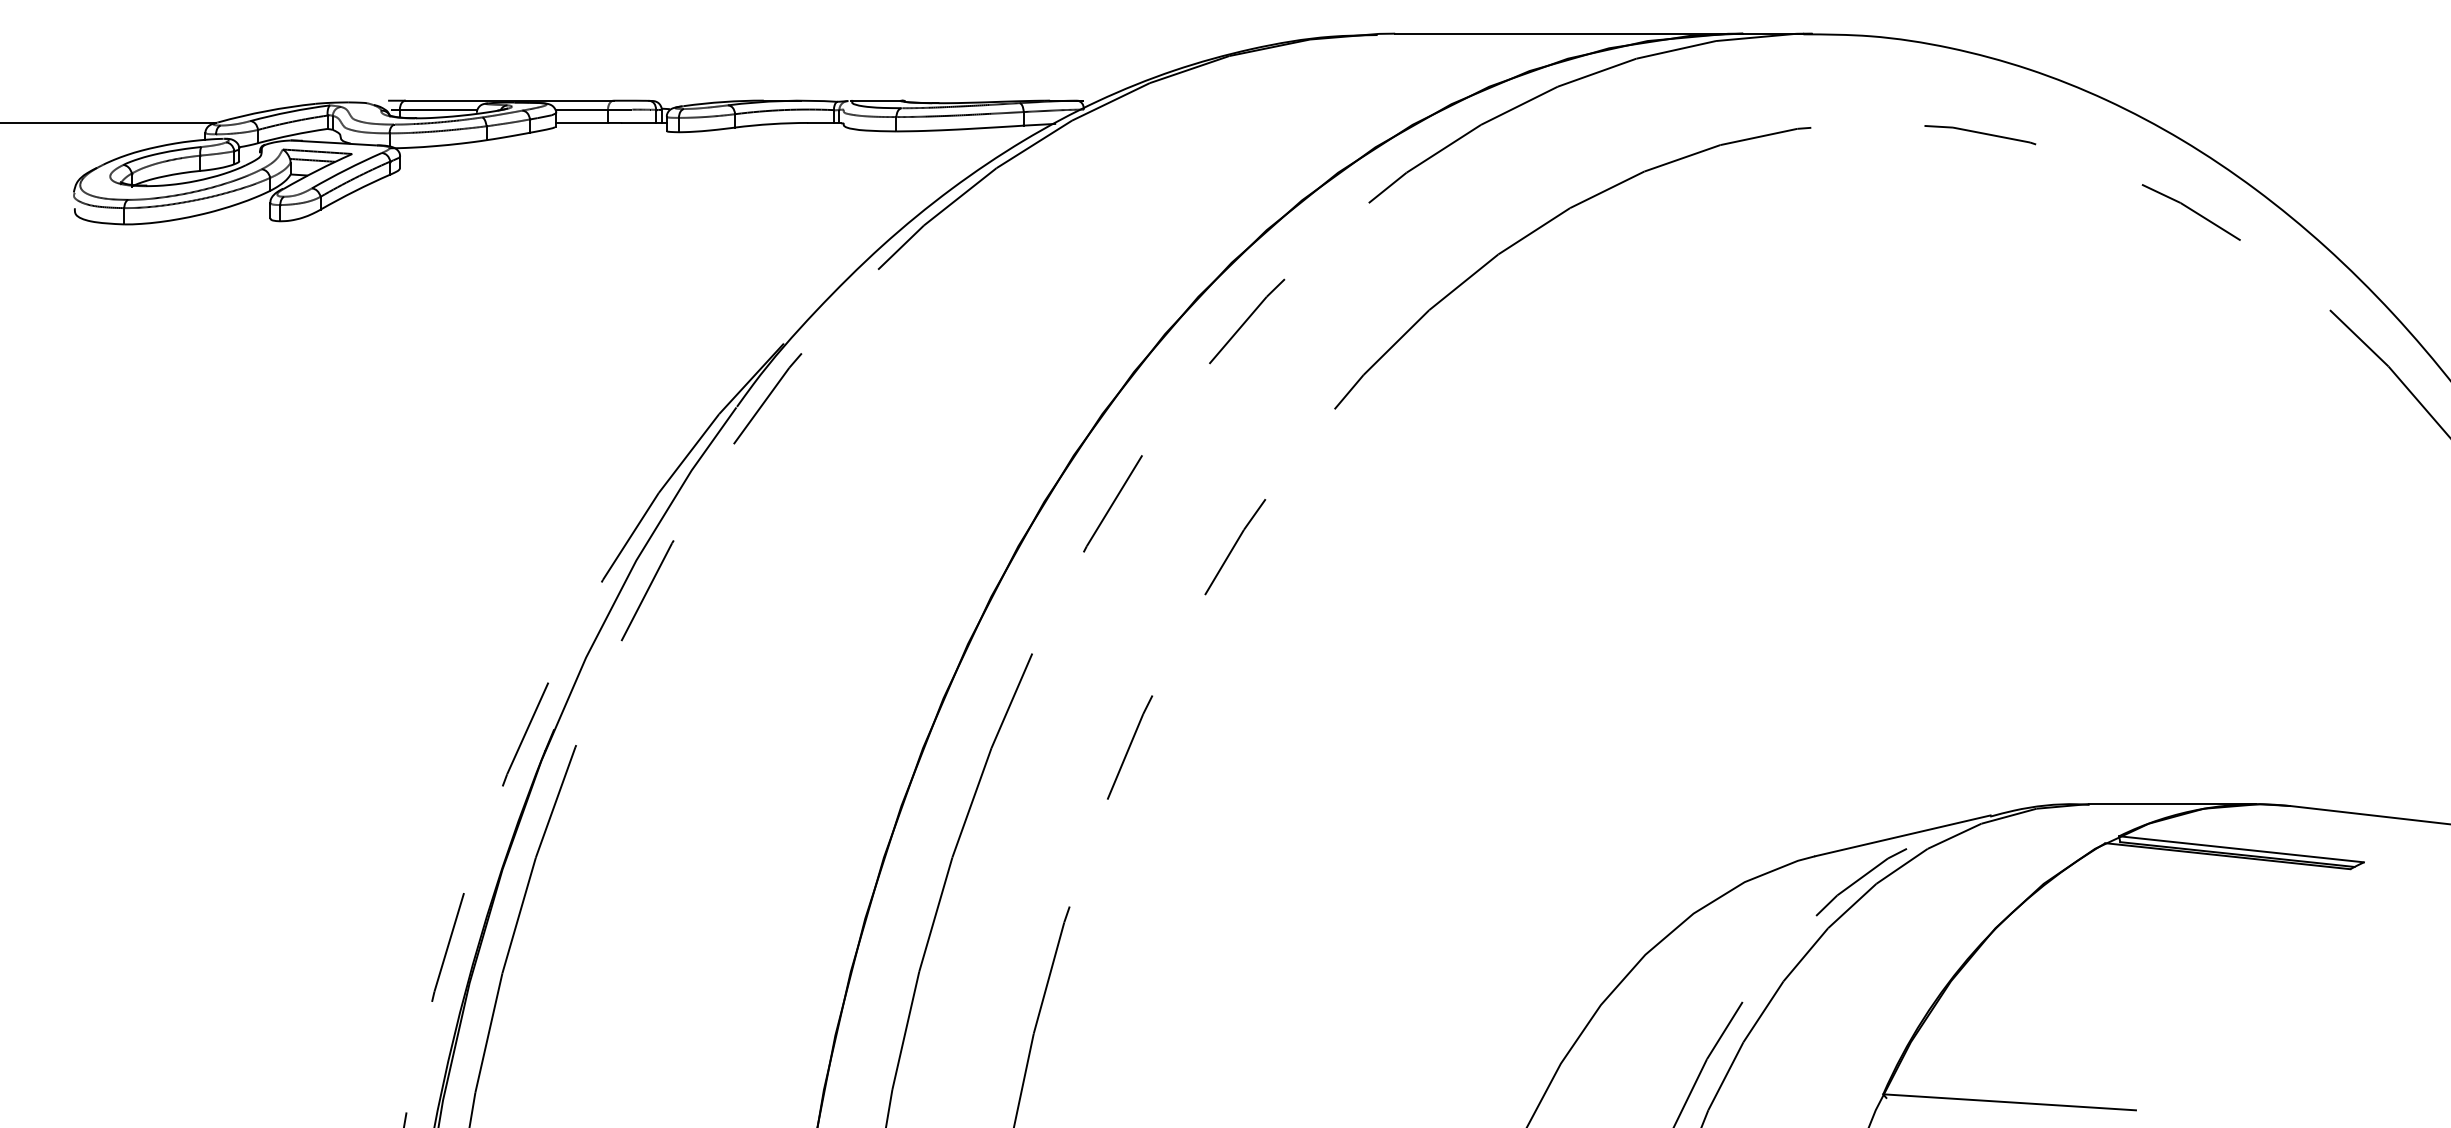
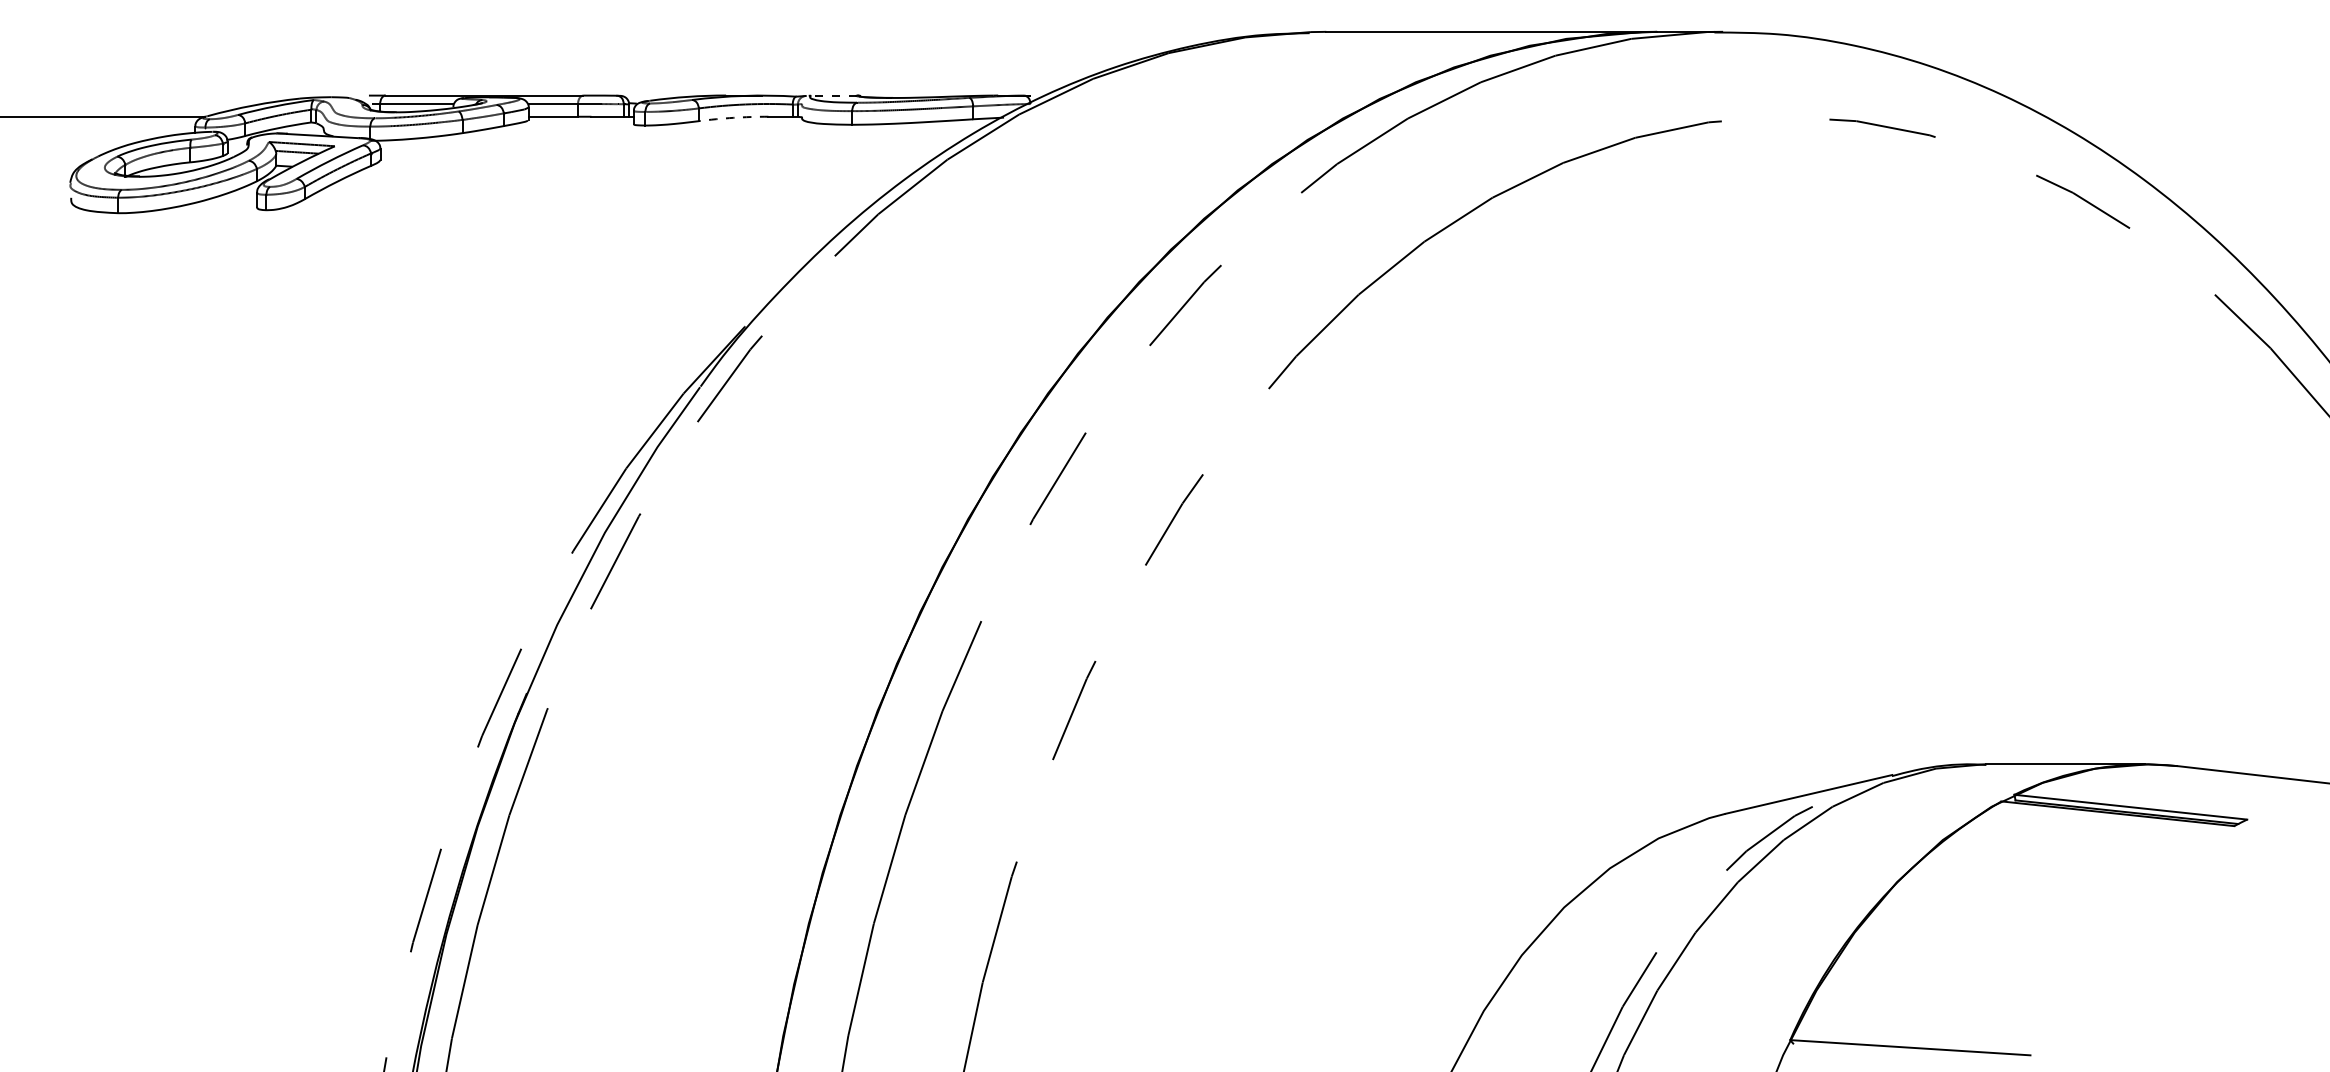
line: (876, 100) -> (833, 95), solid -> dashed
arc: (771, 124) -> (733, 118), solid -> dashed

